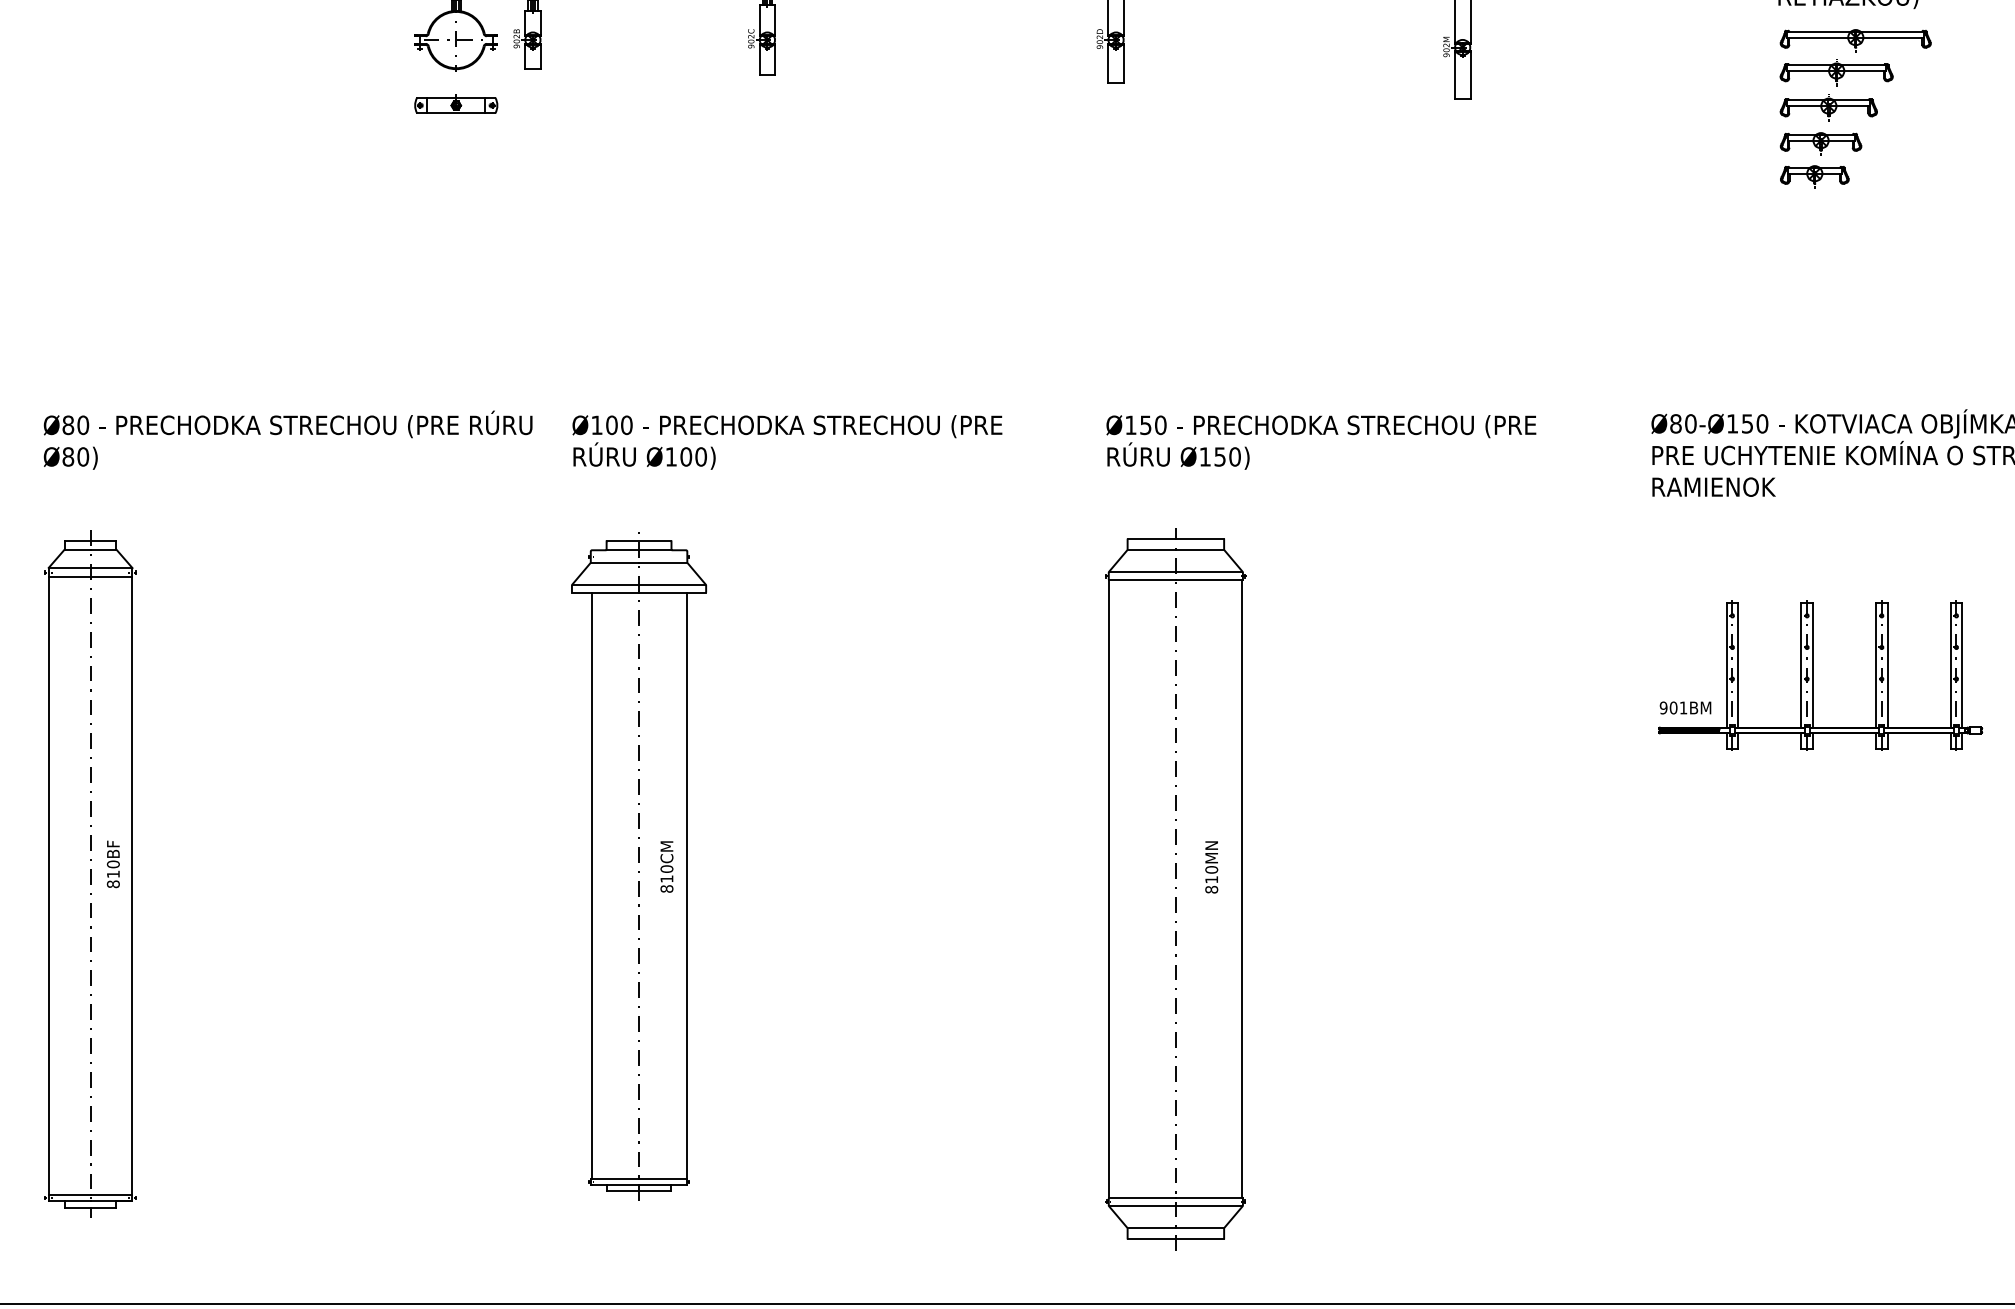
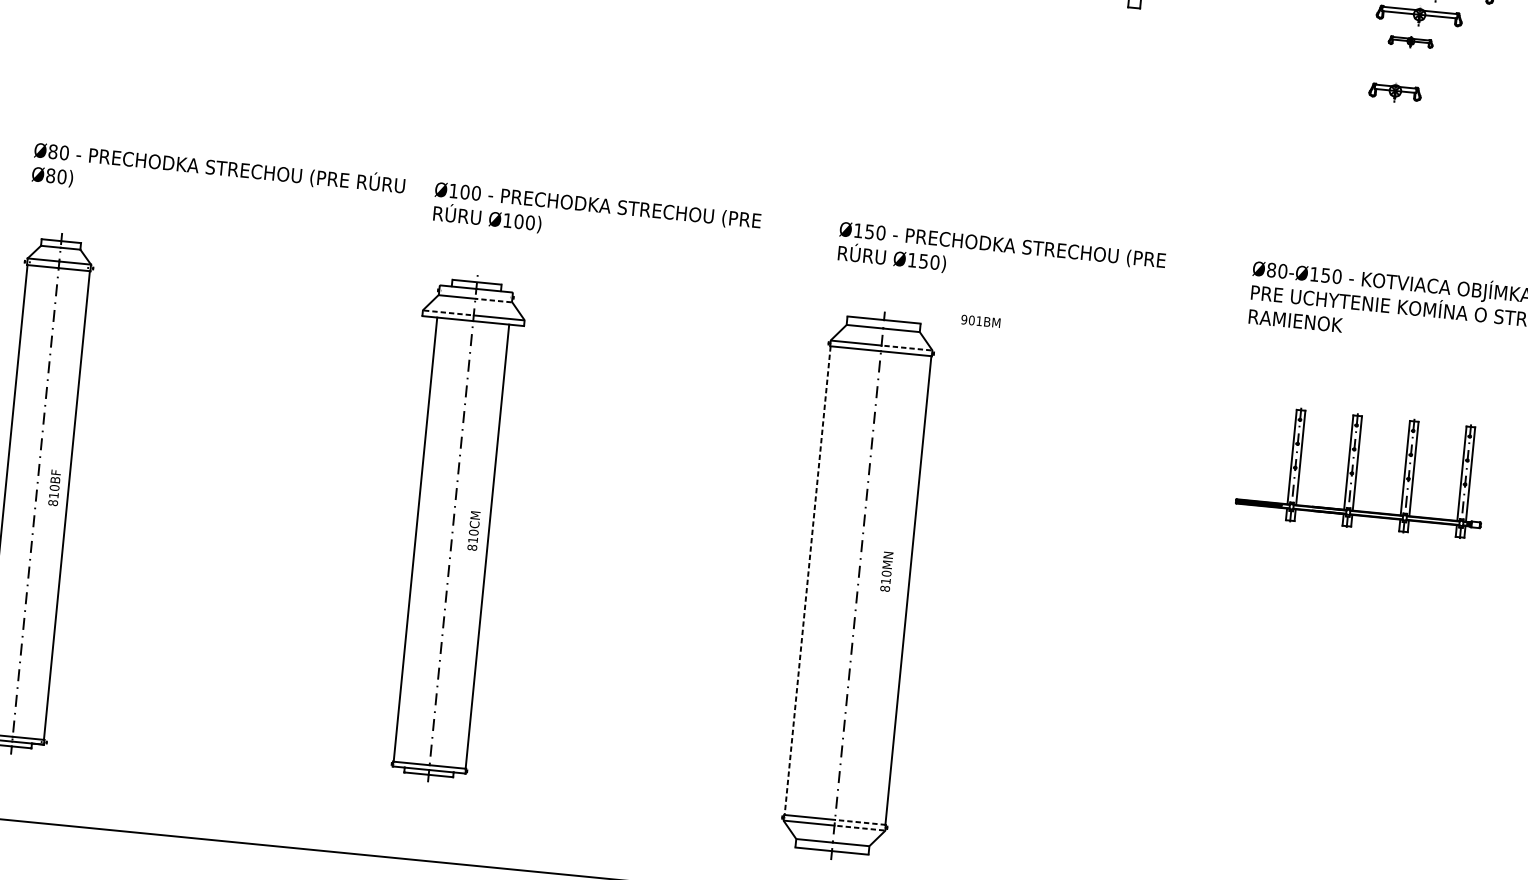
part: (1828, 107) -> (1410, 41), size x0.6
part: (1820, 143) -> (1401, 68), removed
line: (662, 563) -> (493, 300), solid -> dashed
line: (1208, 572) -> (906, 348), solid -> dashed
line: (606, 585) -> (449, 313), solid -> dashed
text: (1685, 707) -> (980, 320), moved
line: (1109, 889) -> (807, 581), solid -> dashed
line: (1209, 1198) -> (860, 822), solid -> dashed
line: (1208, 1205) -> (859, 827), solid -> dashed

